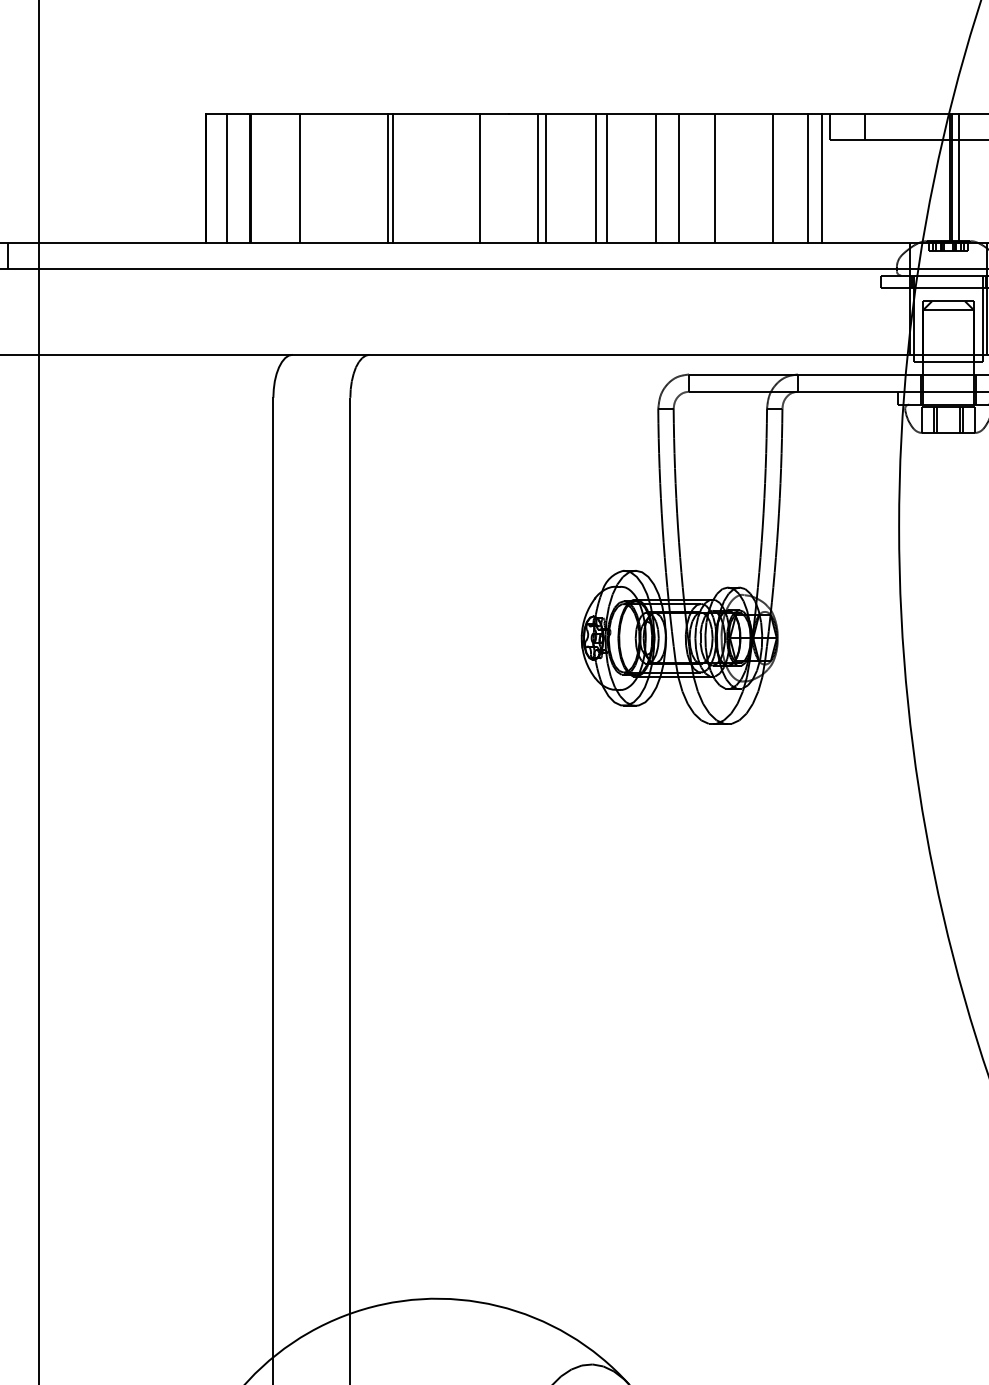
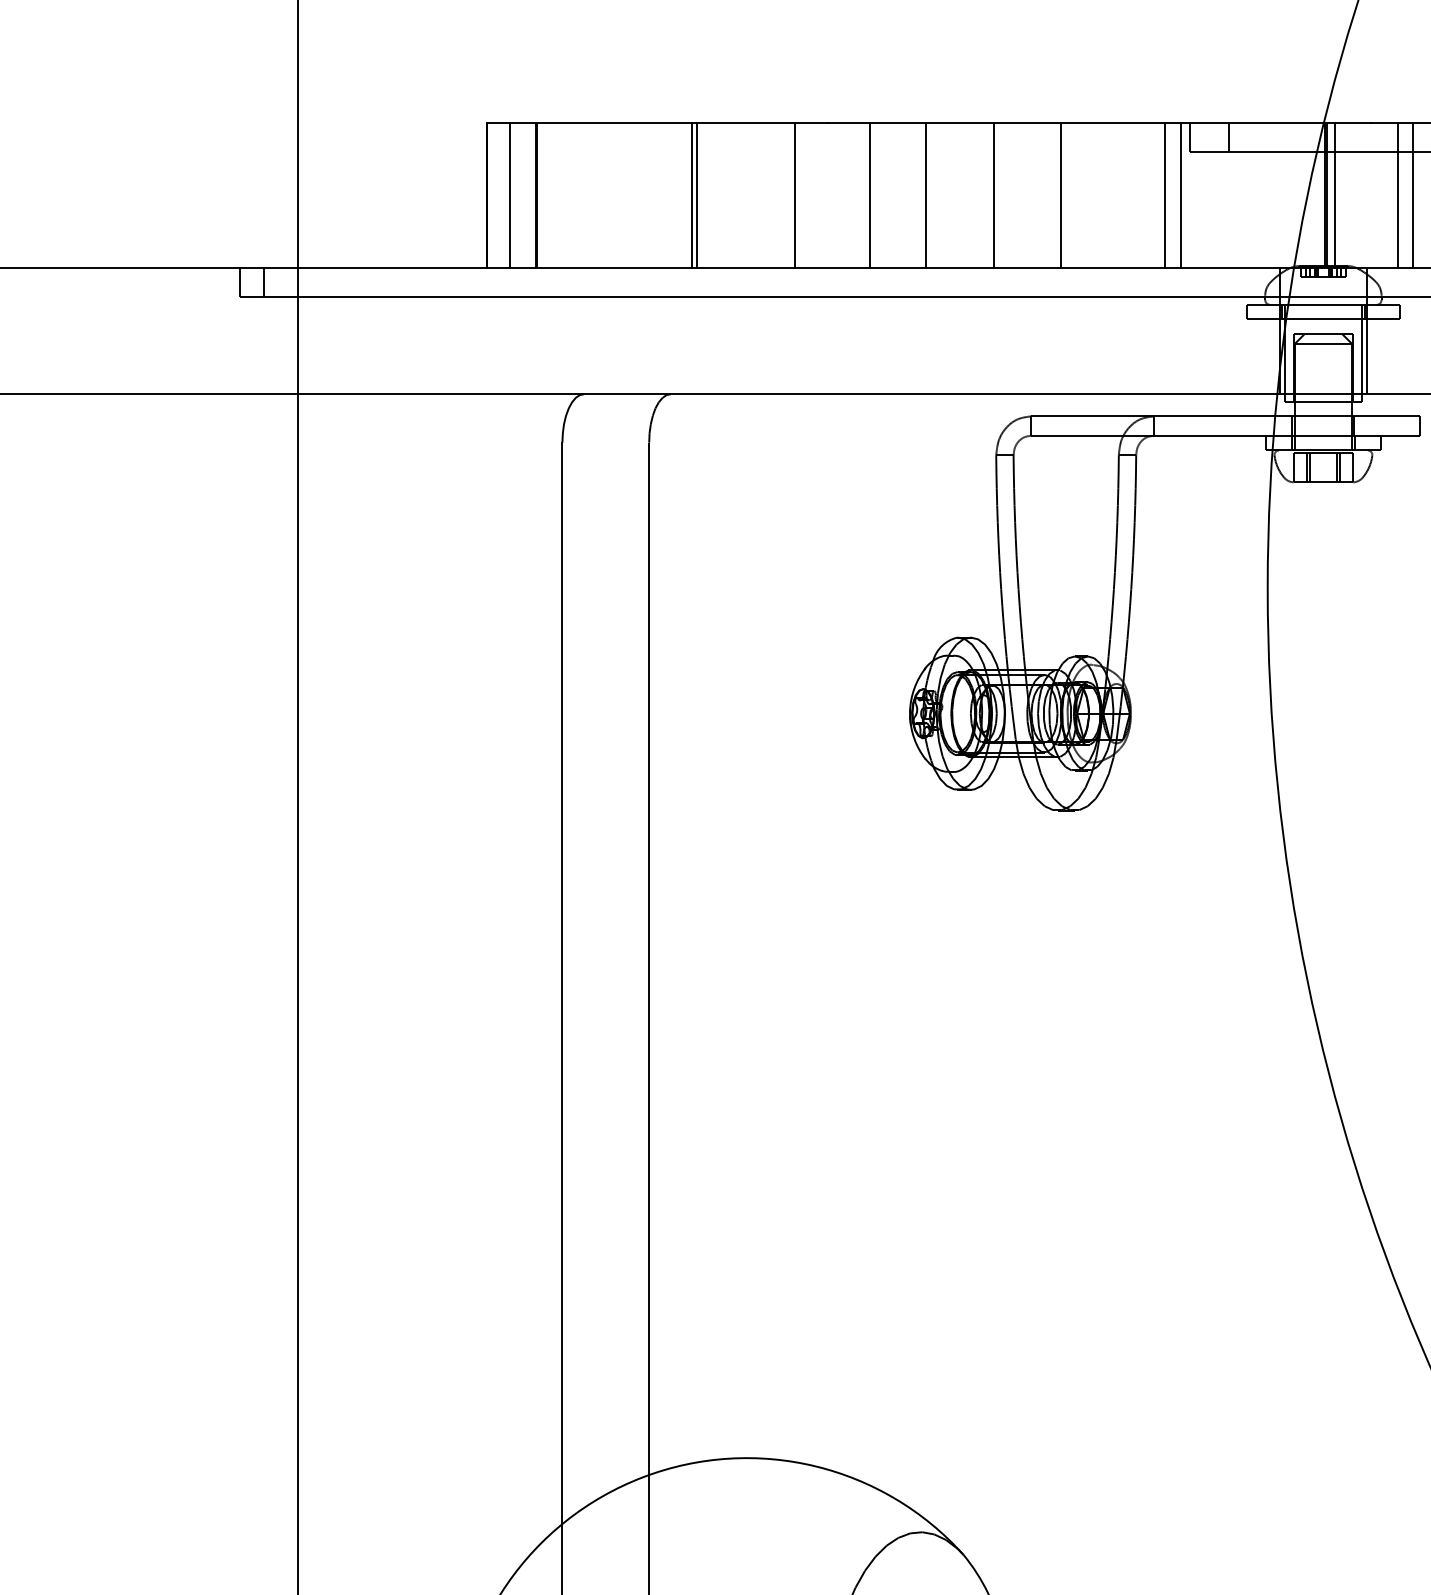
line: (300, 178) -> (592, 195), removed
line: (538, 178) -> (861, 195), removed
line: (606, 178) -> (937, 195), removed
line: (679, 178) -> (1020, 195), removed
line: (772, 178) -> (1125, 195), removed

